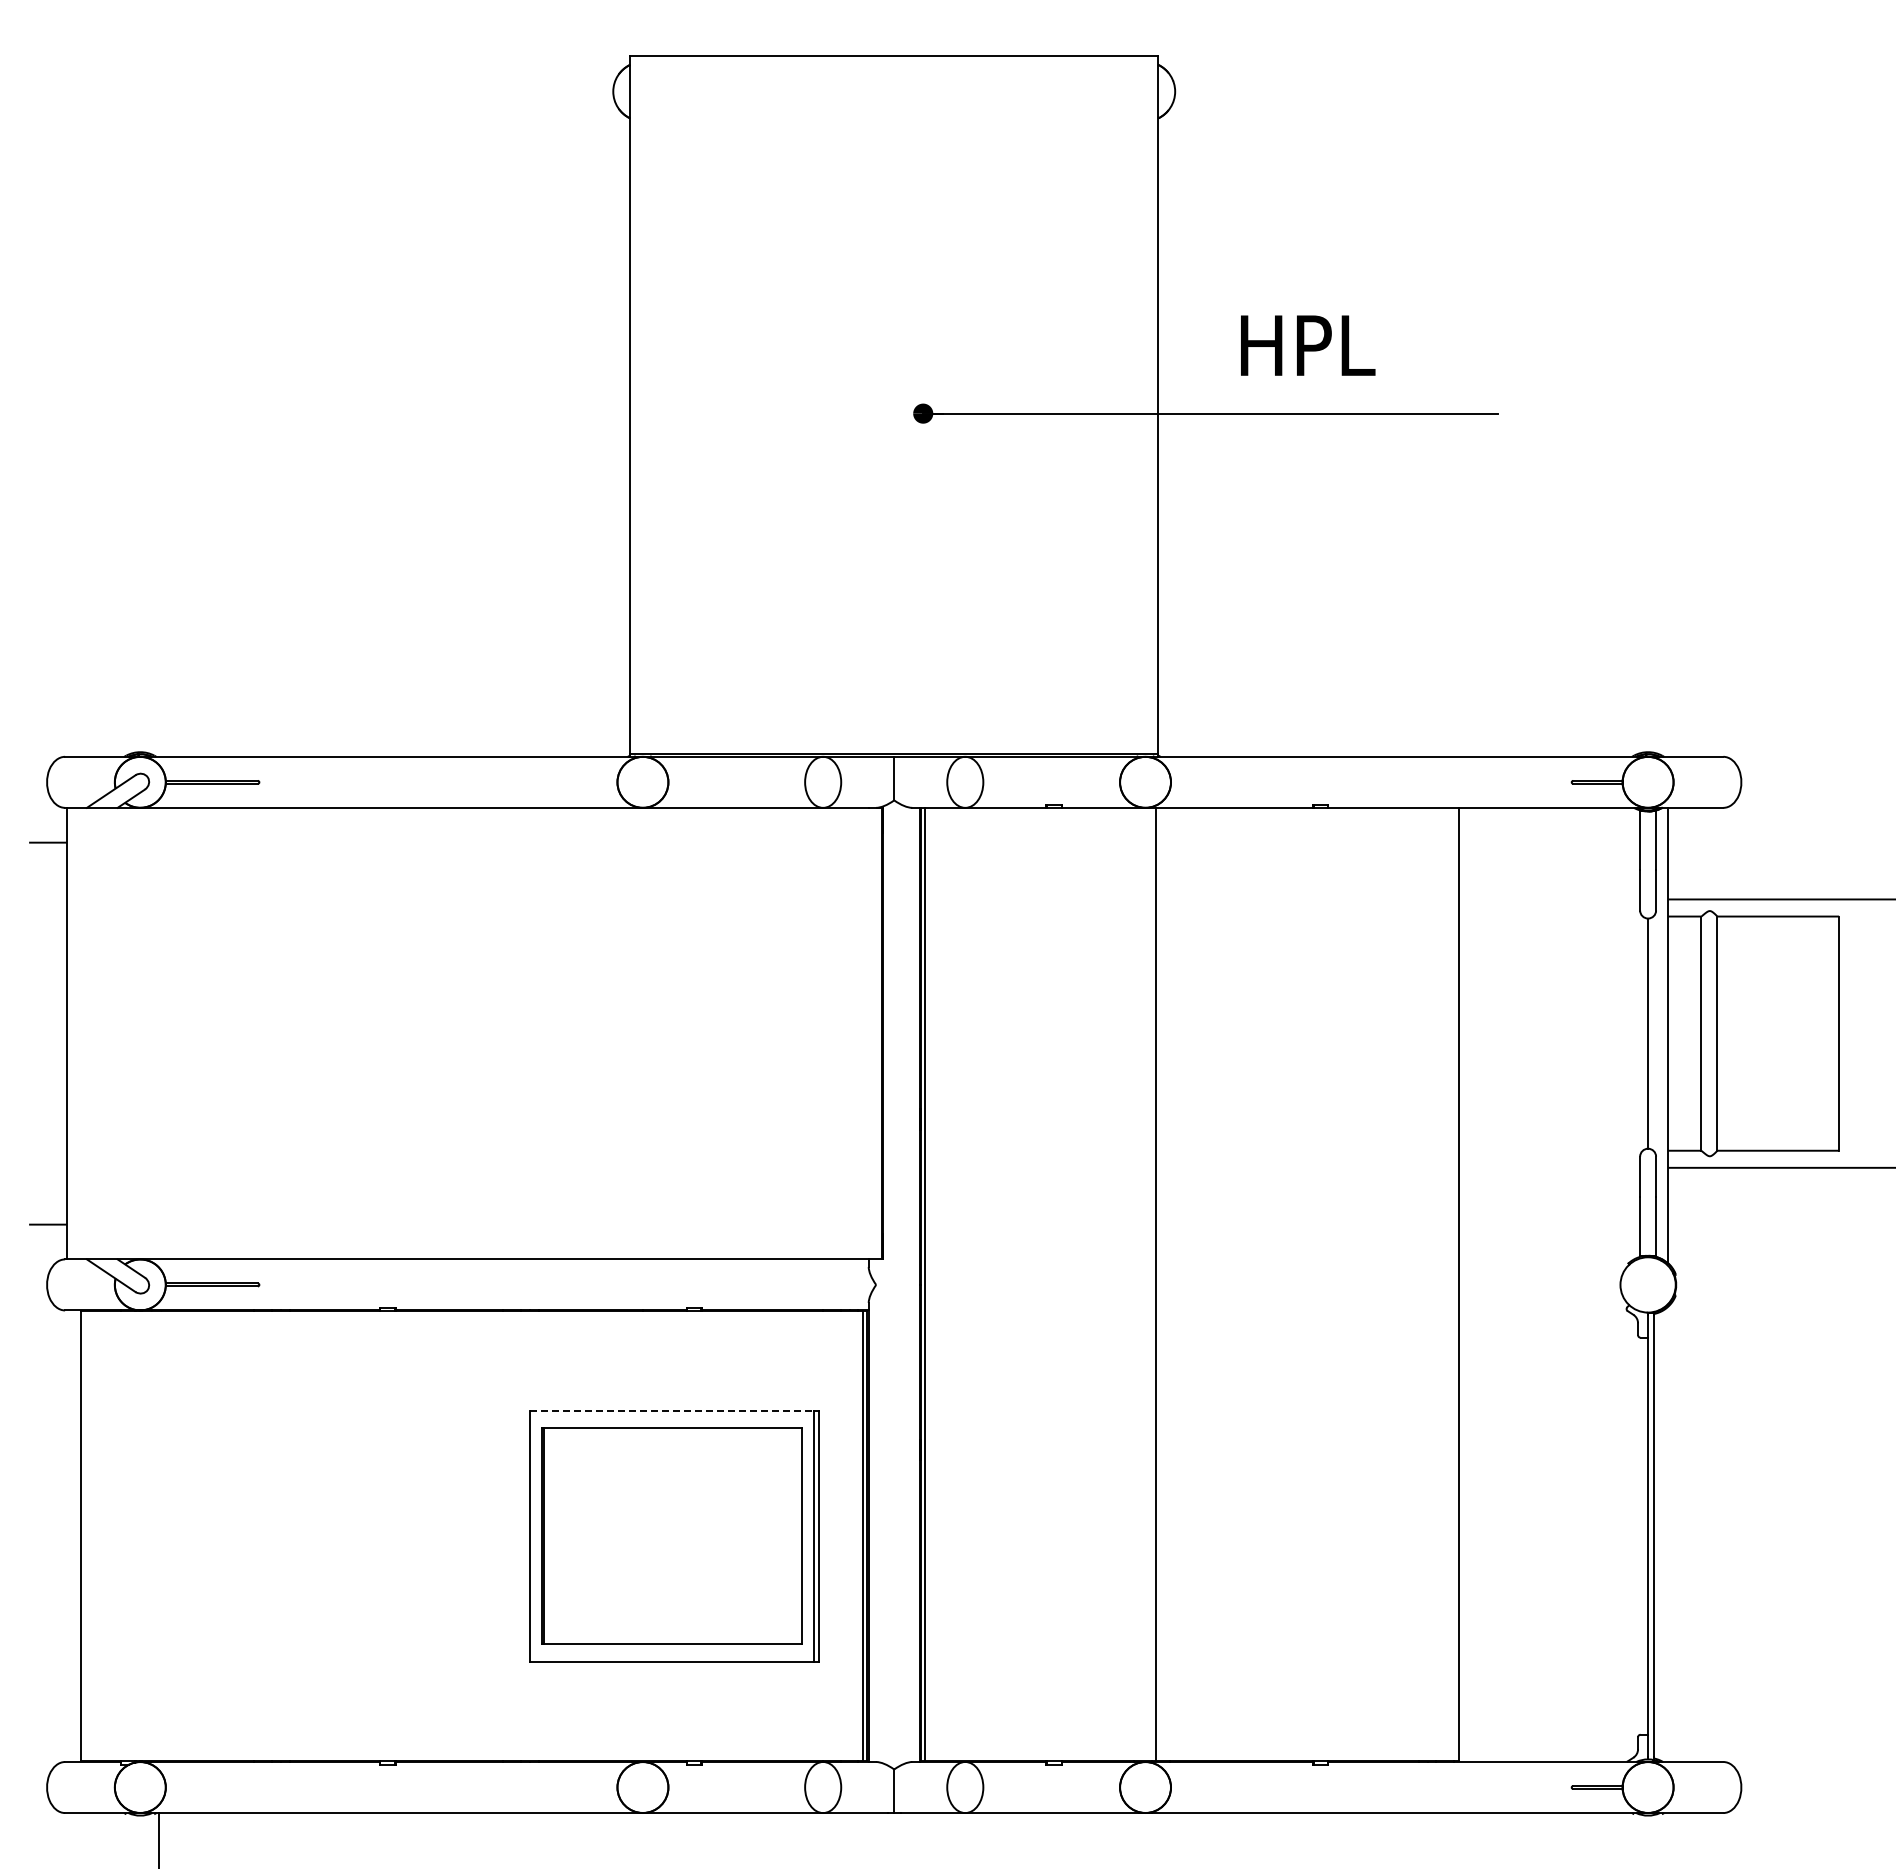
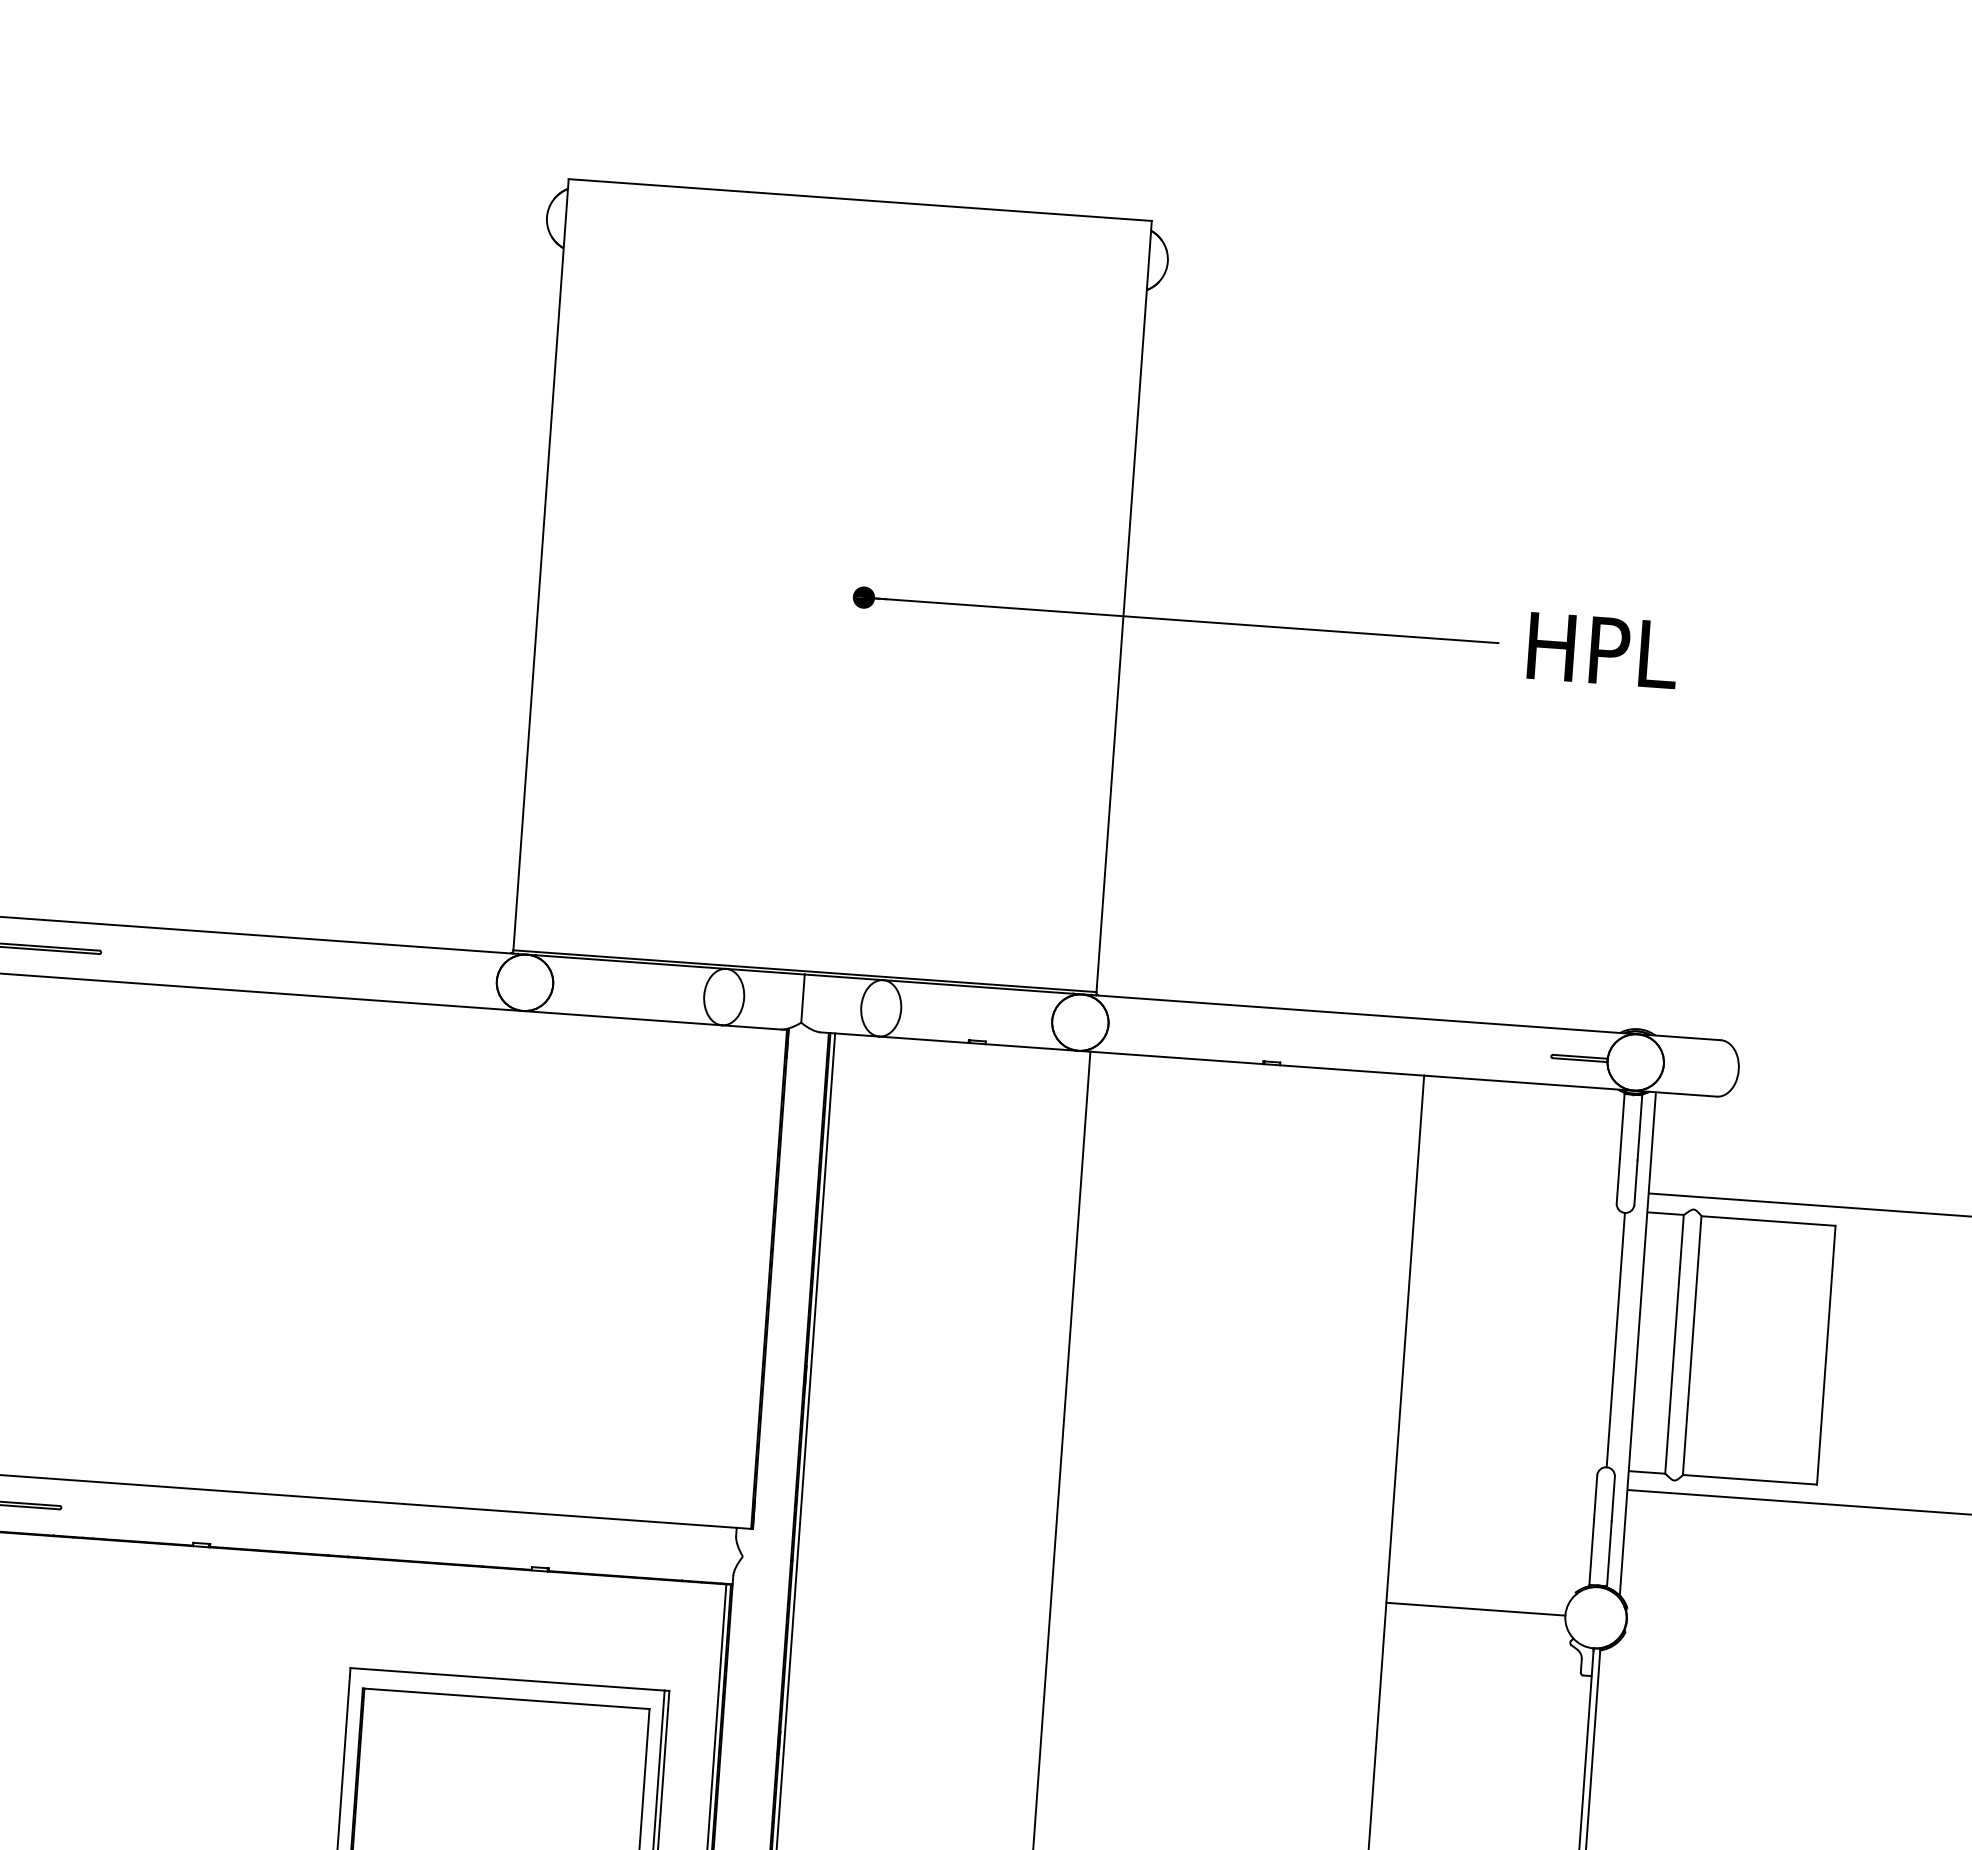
text: (1308, 345) -> (1603, 650), moved
line: (1539, 1284) -> (1475, 1608), added
line: (672, 1410) -> (507, 1679), dashed -> solid

